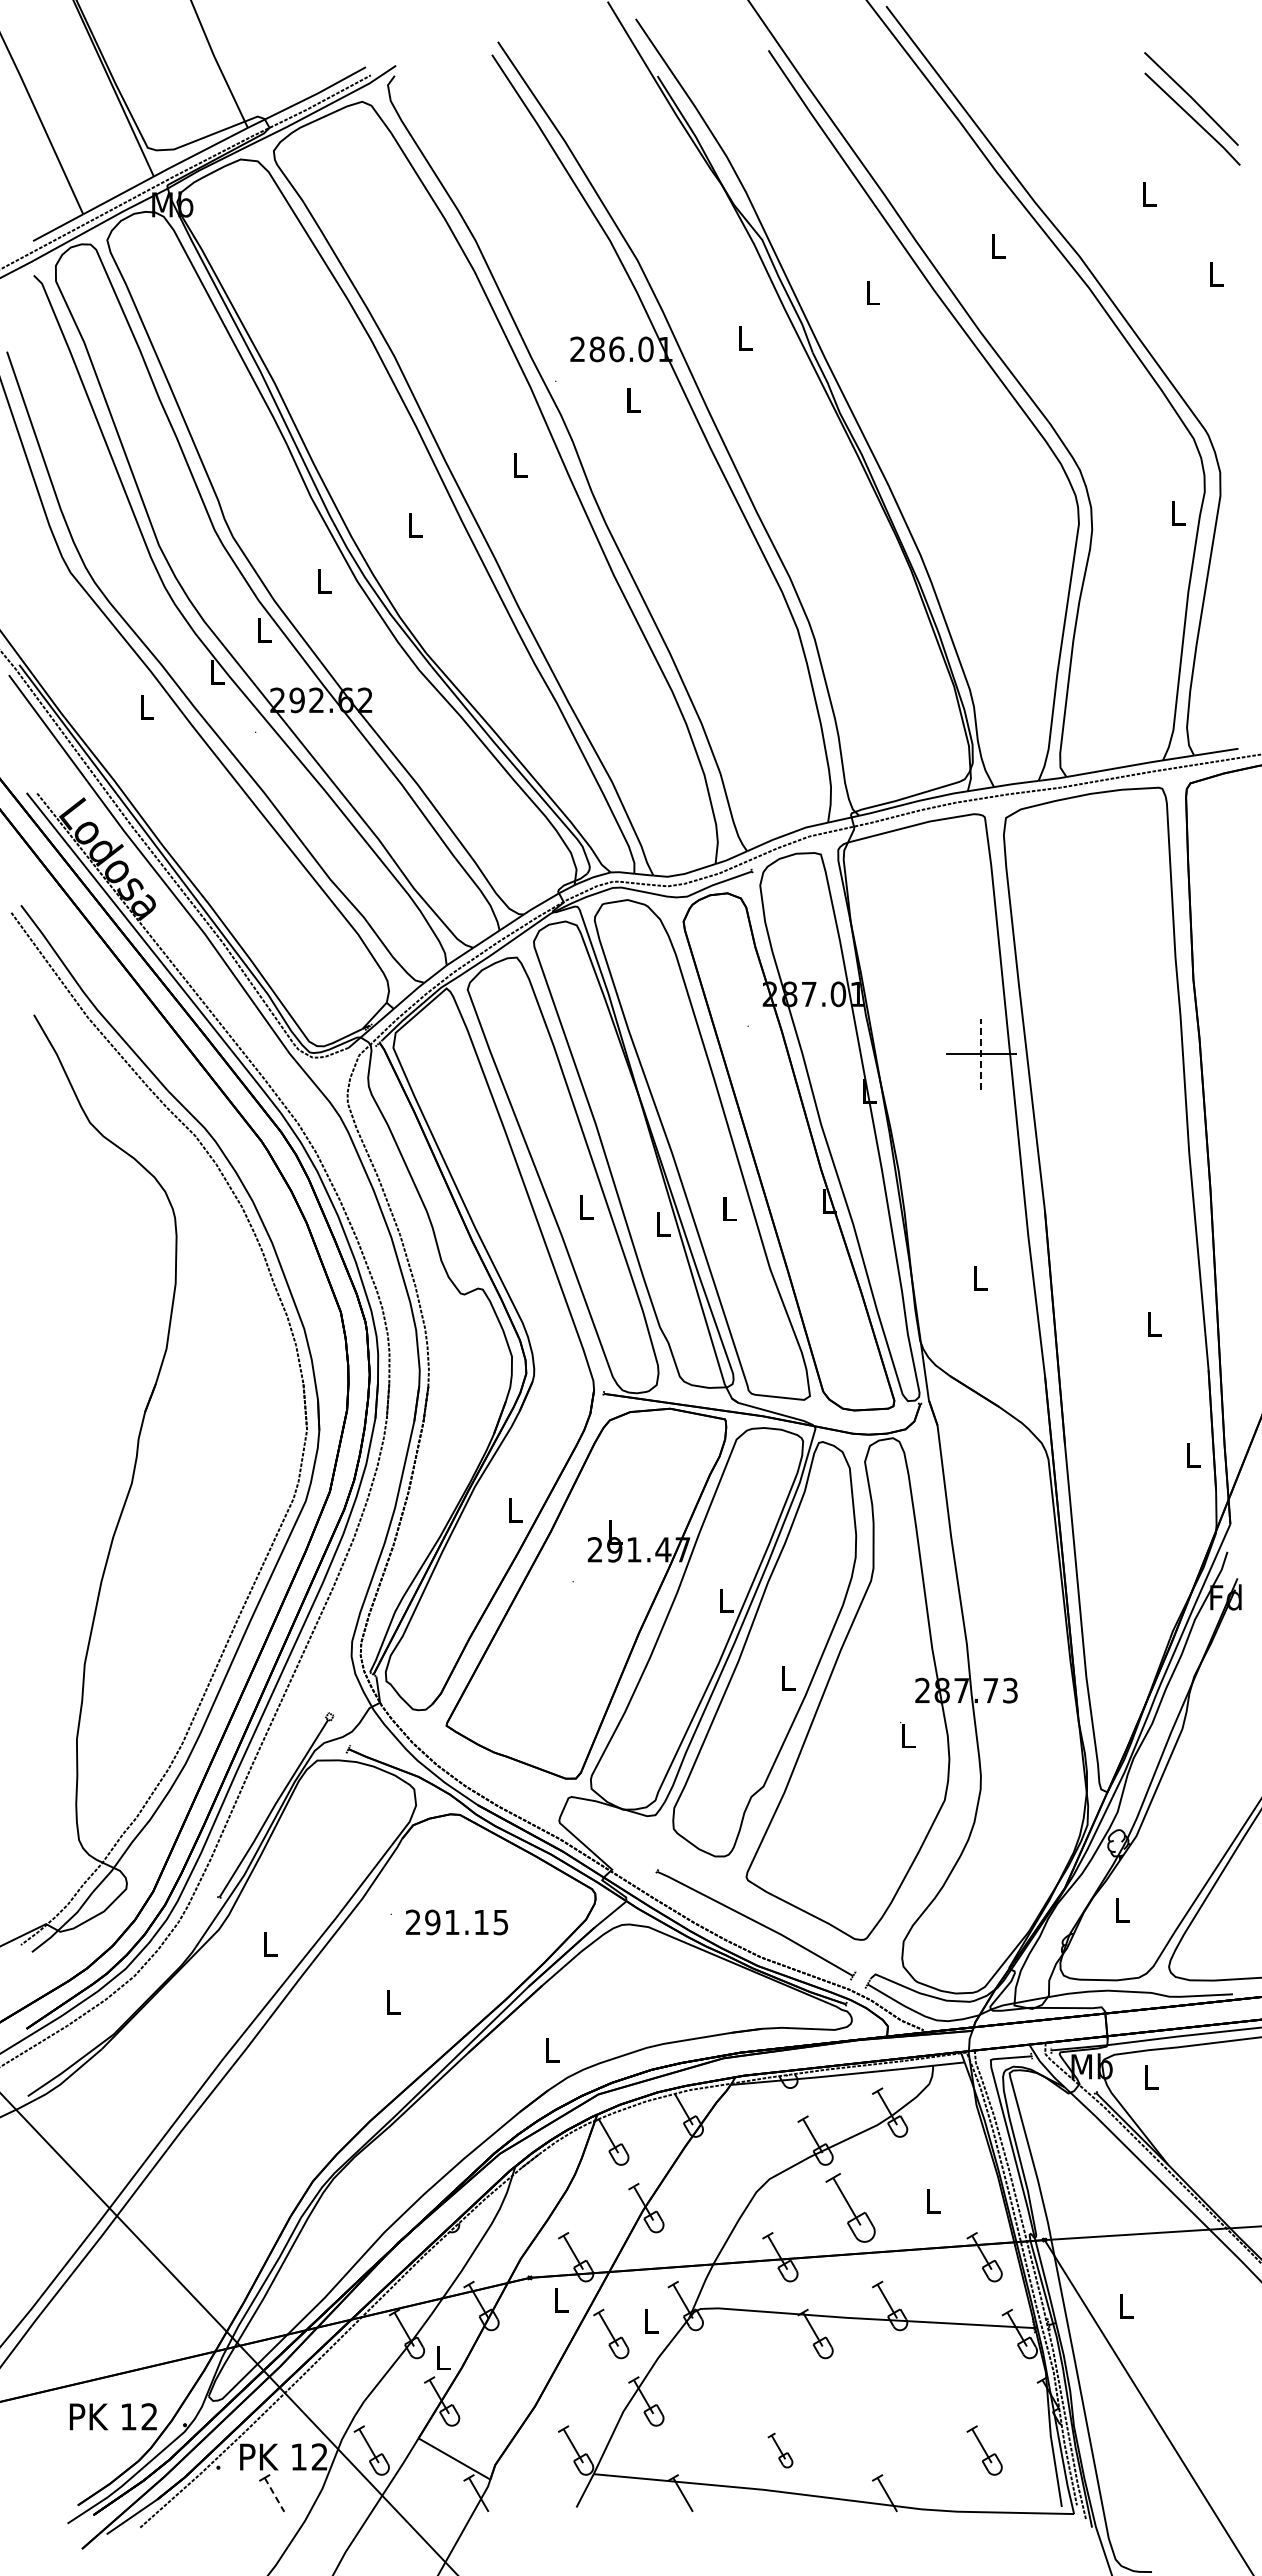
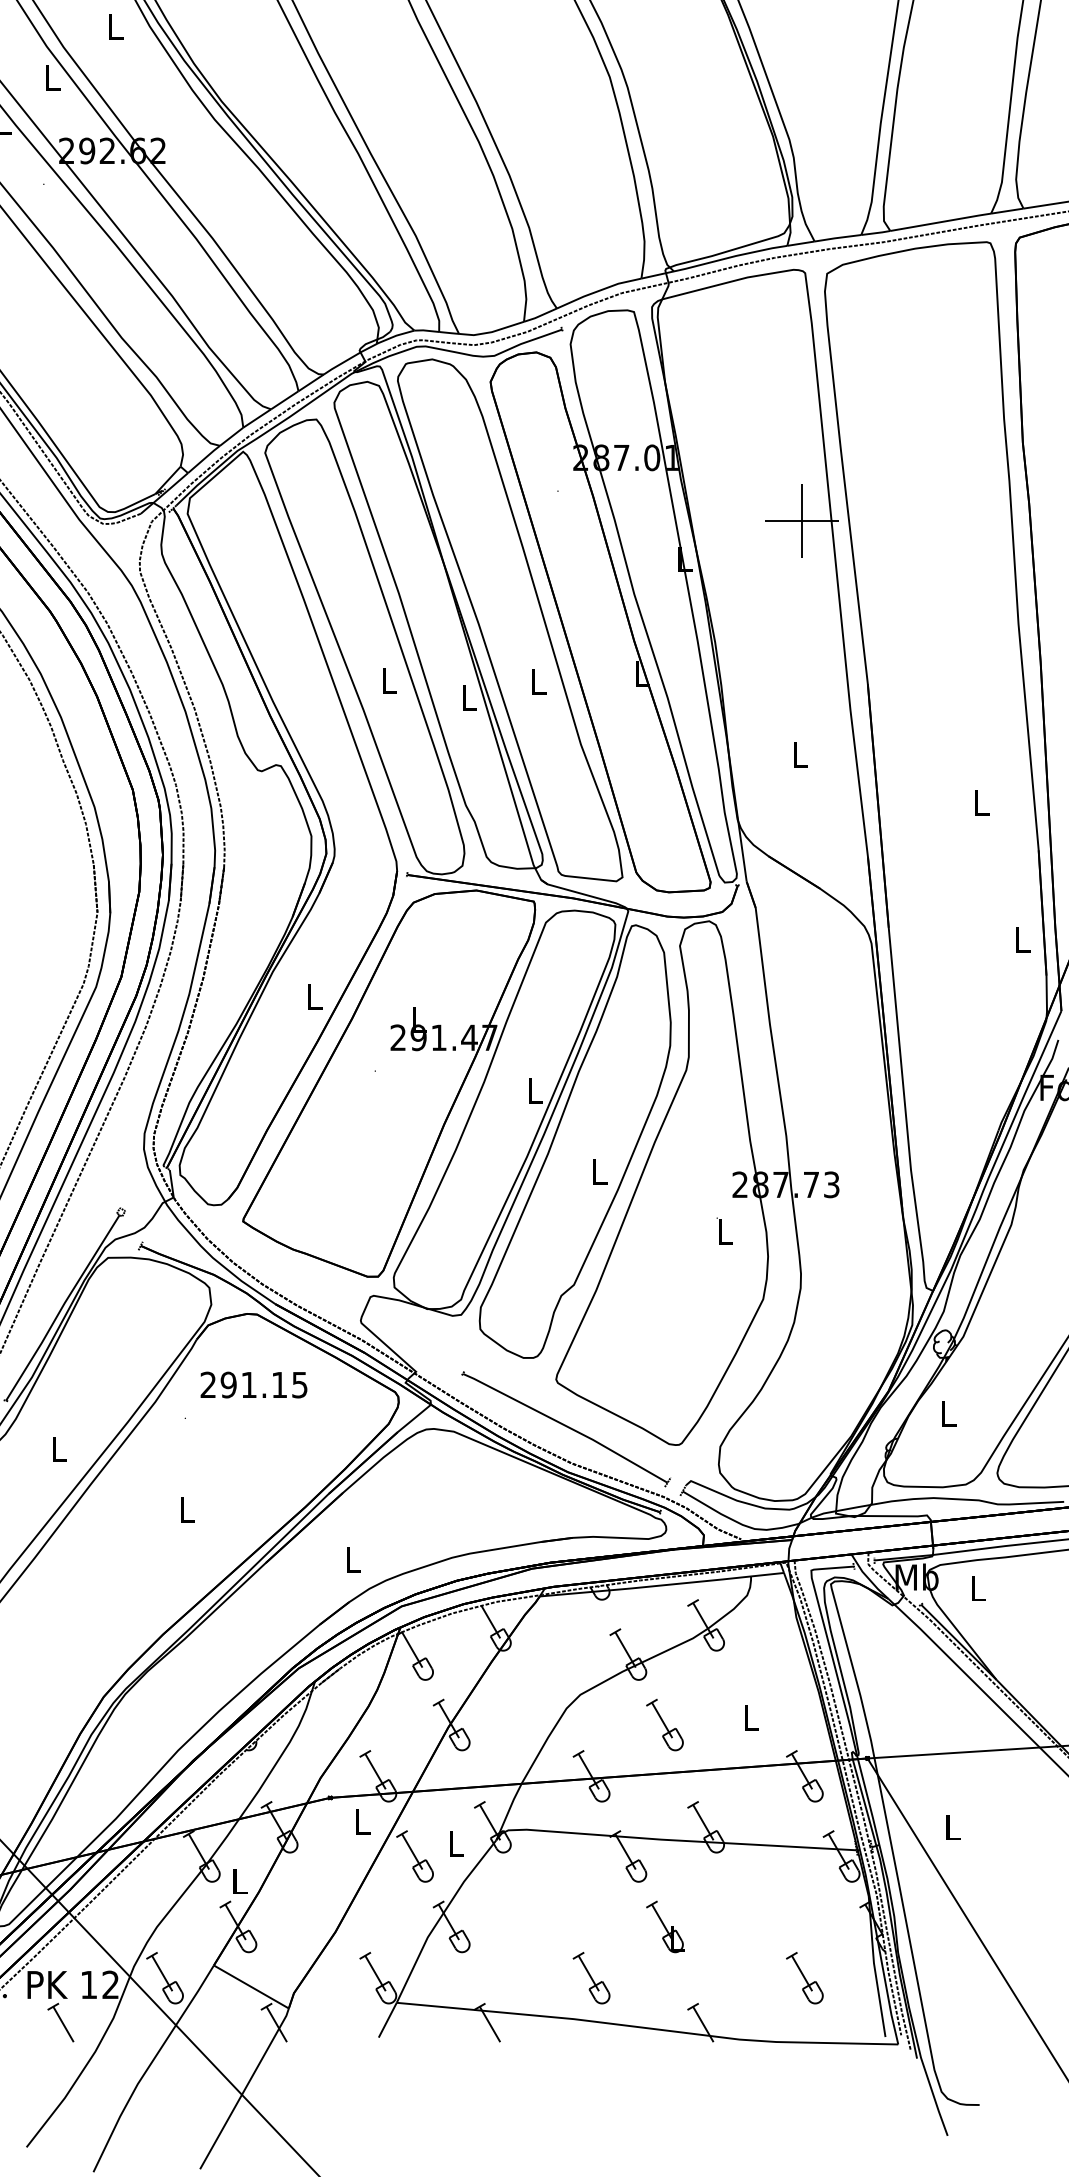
line: (981, 1053) -> (801, 519), dashed -> solid
text: (456, 1922) -> (253, 1385), moved
part: (850, 2208) -> (664, 1725), size x0.71
part: (850, 2401) -> (664, 1926), added
part: (780, 2450) -> (591, 1978), size x1.43
line: (274, 2494) -> (63, 2024), dashed -> solid

